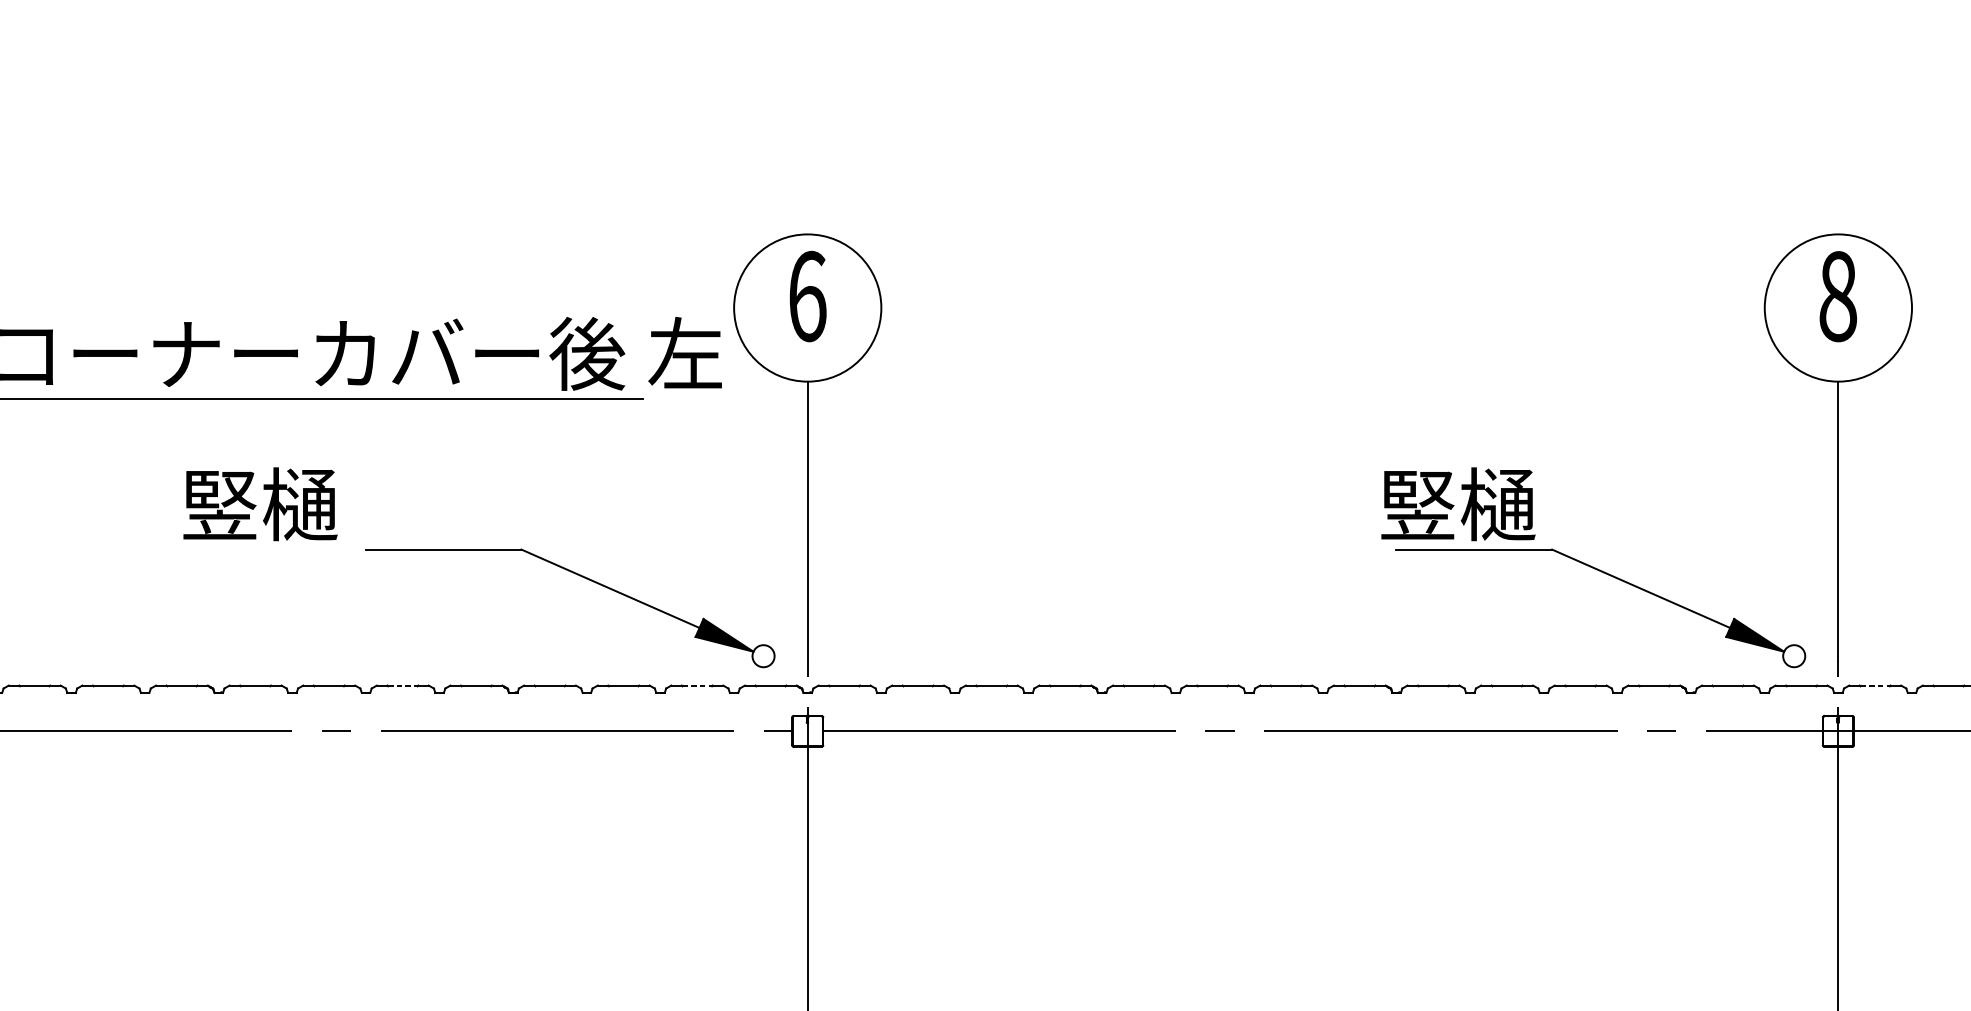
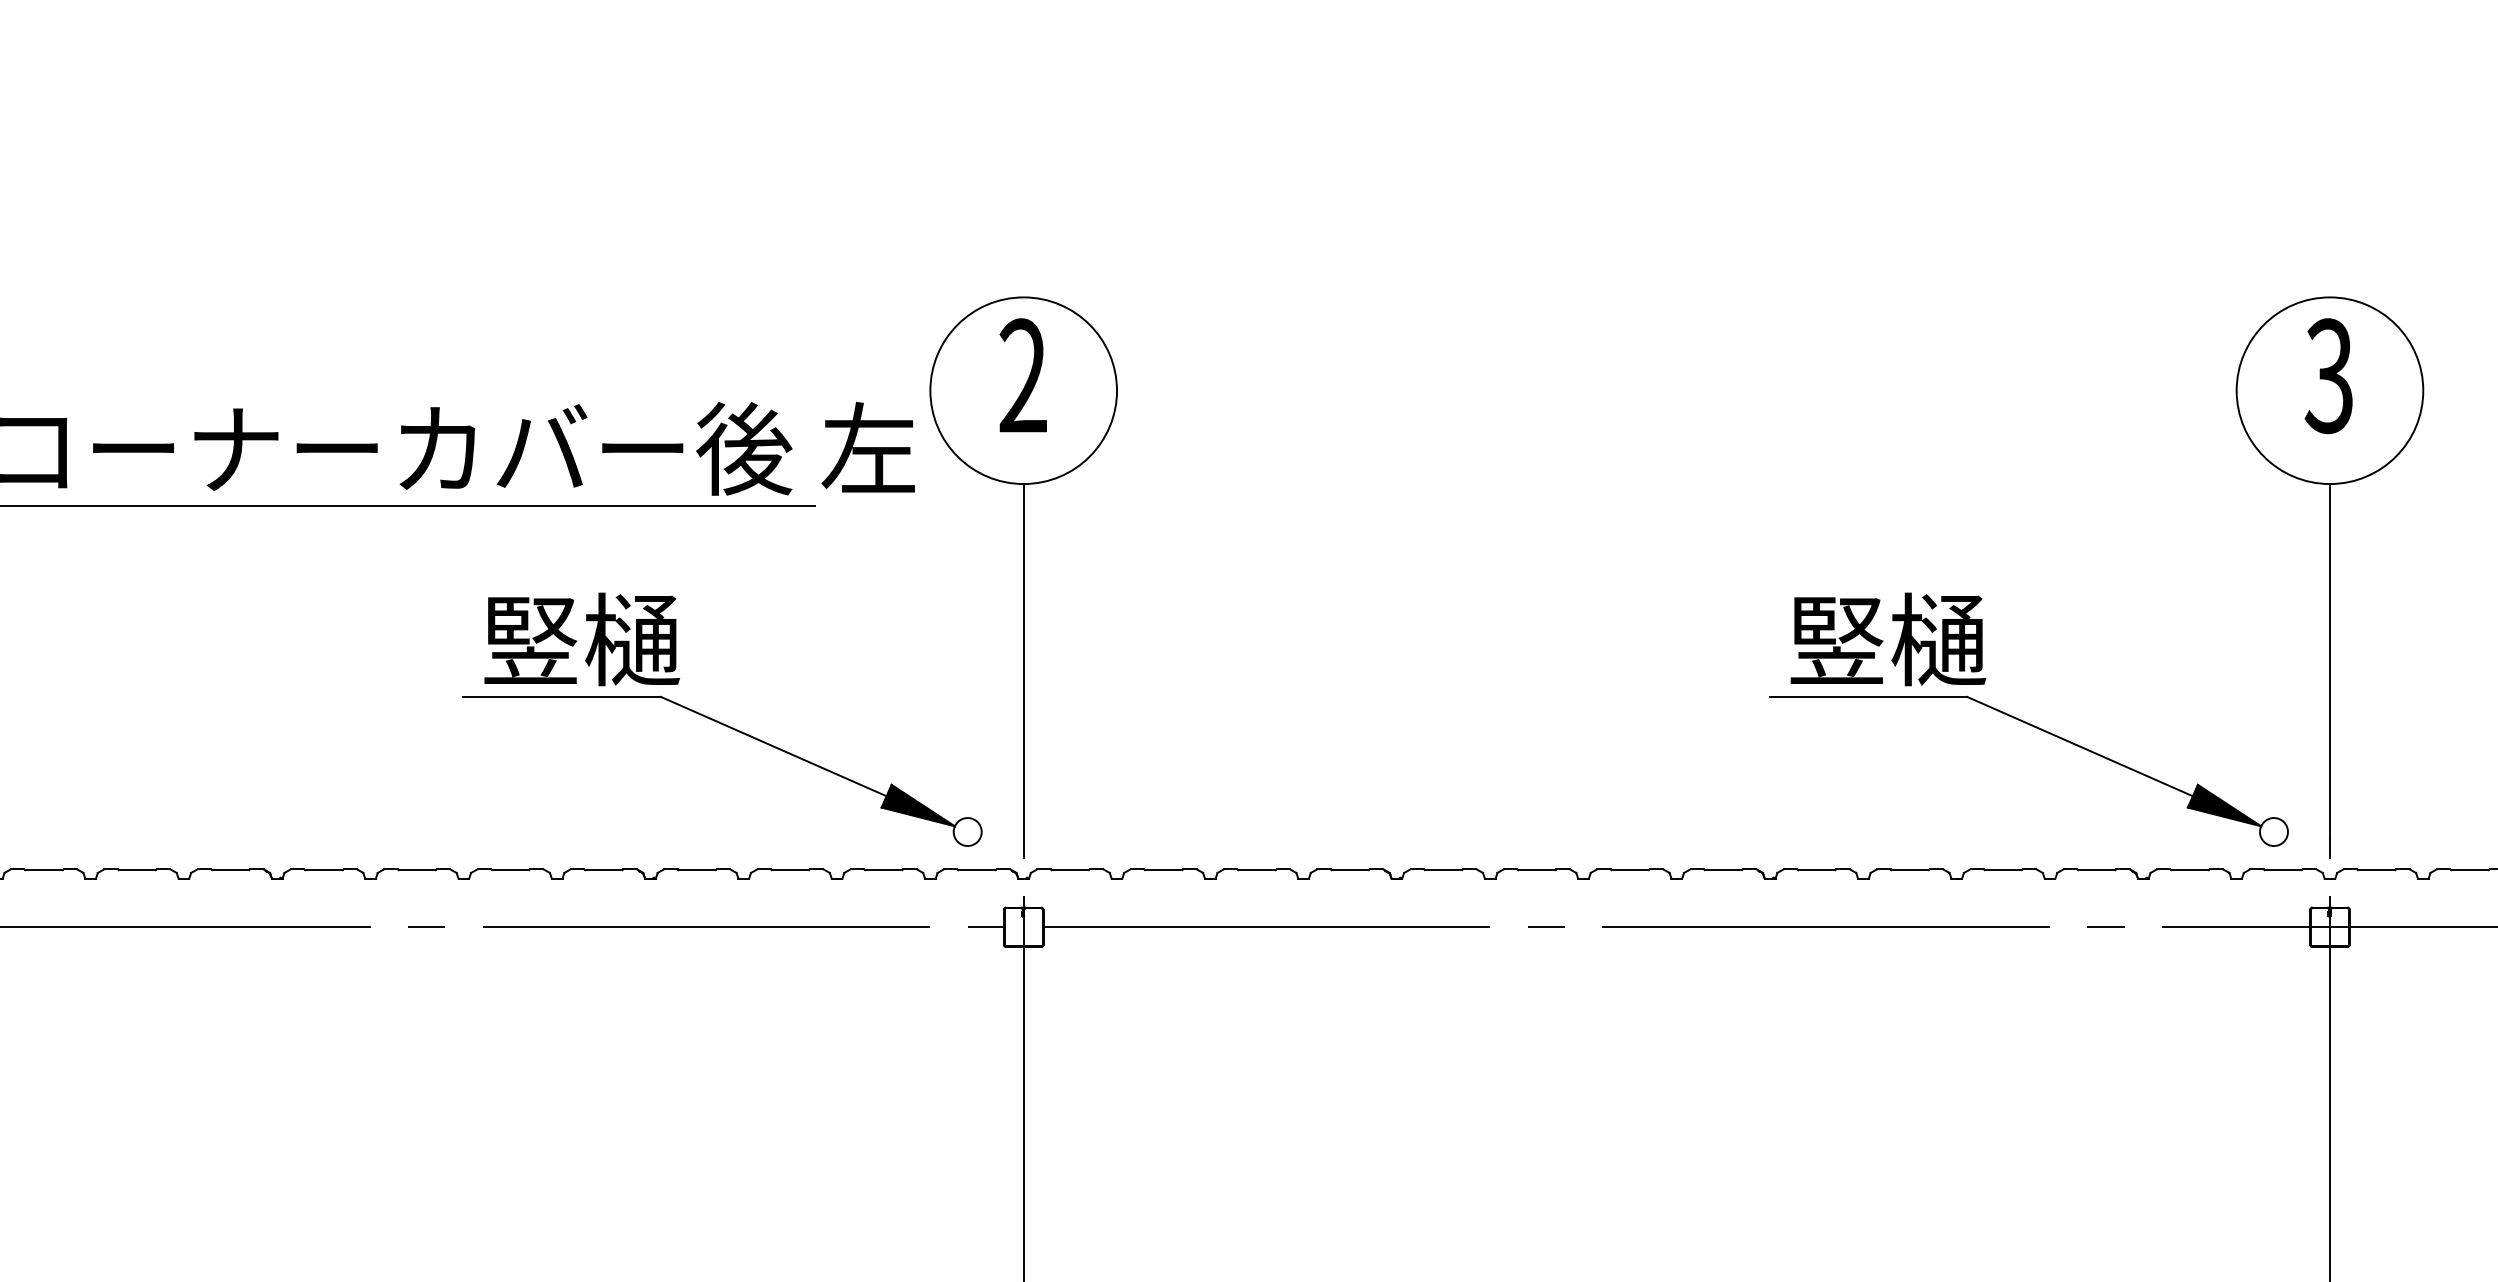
text: (807, 296) -> (1023, 376), 6 -> 2
text: (1837, 296) -> (2328, 376), 8 -> 3
text: (260, 504) -> (582, 639), moved
text: (1458, 504) -> (1888, 639), moved
line: (402, 686) -> (510, 870), dashed -> solid
line: (697, 686) -> (883, 870), dashed -> solid
line: (1875, 686) -> (2376, 870), dashed -> solid

